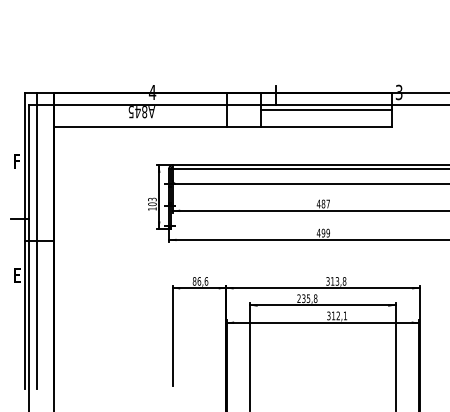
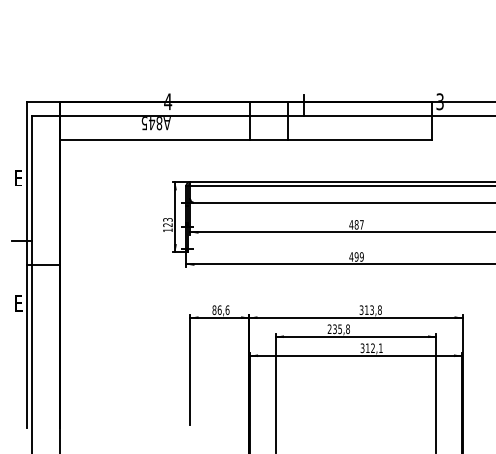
line: (326, 110) -> (360, 121), removed
text: (16, 161) -> (18, 177), F -> E
text: (152, 204) -> (167, 225), 103 -> 123
line: (36, 239) -> (40, 264), removed

